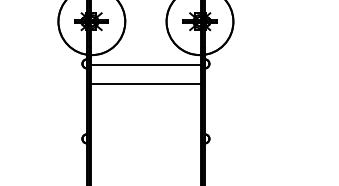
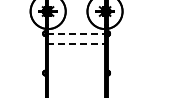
line: (145, 65) -> (76, 34), solid -> dashed
line: (145, 84) -> (76, 44), solid -> dashed

